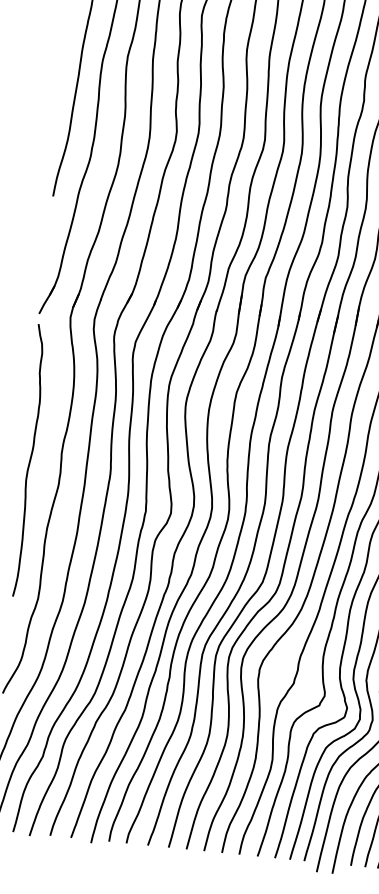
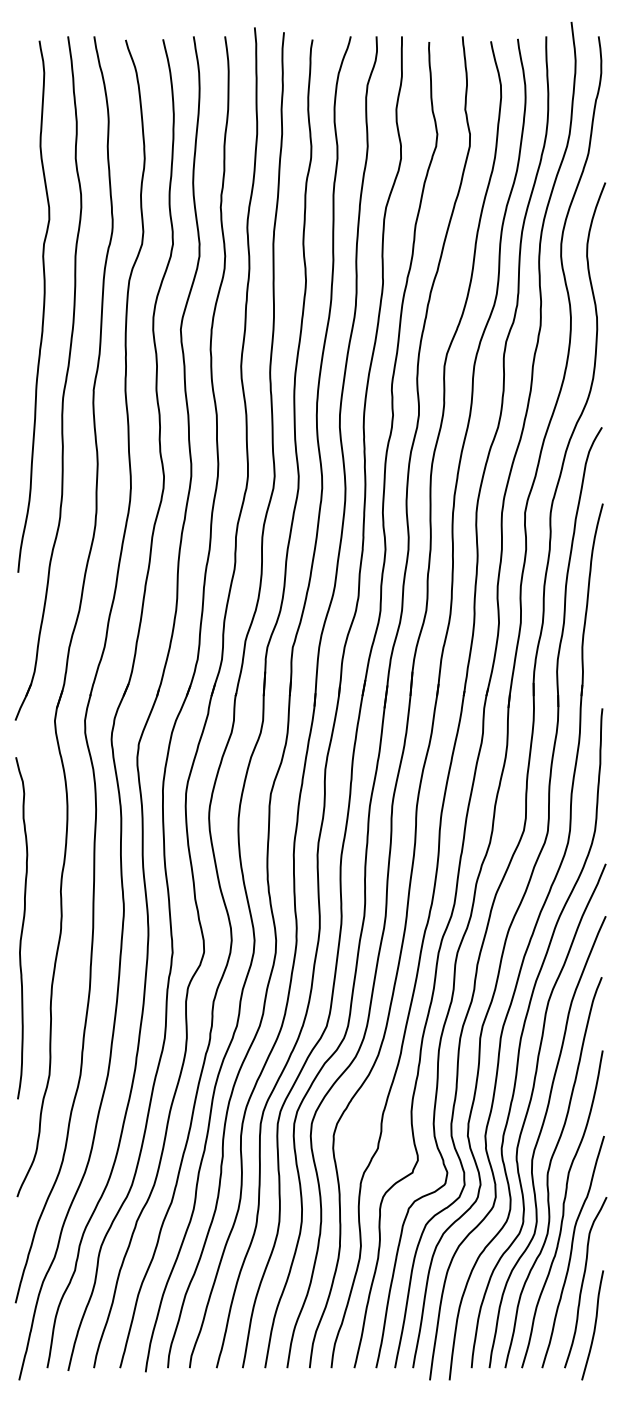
curve: (29, 460) -> (21, 928), moved

